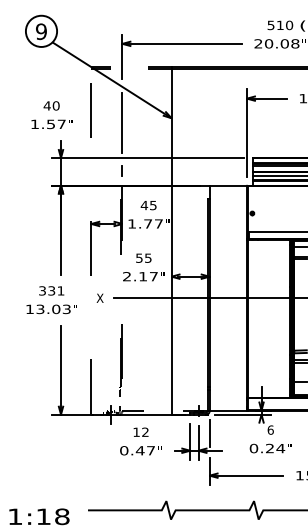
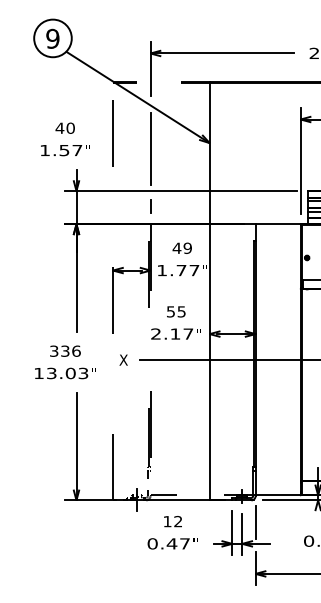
text: (152, 204) -> (186, 247), 45 -> 49
text: (60, 290) -> (75, 350), 331 -> 336

